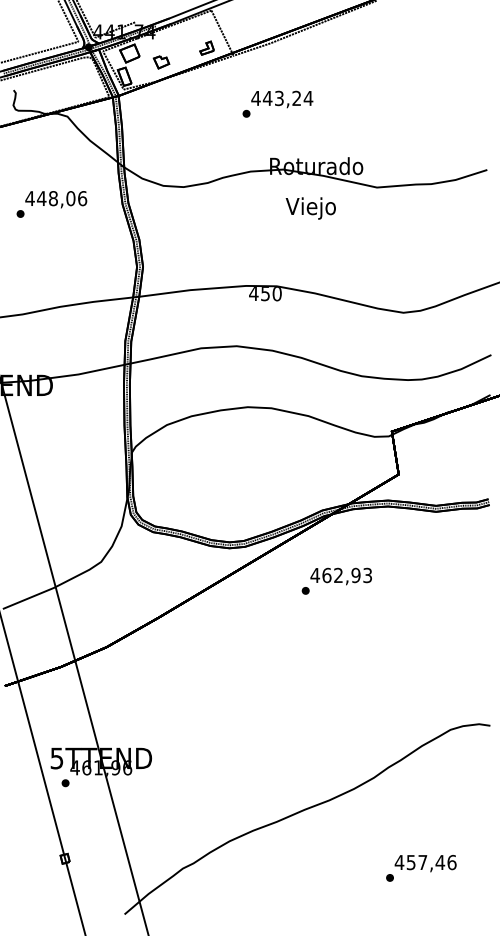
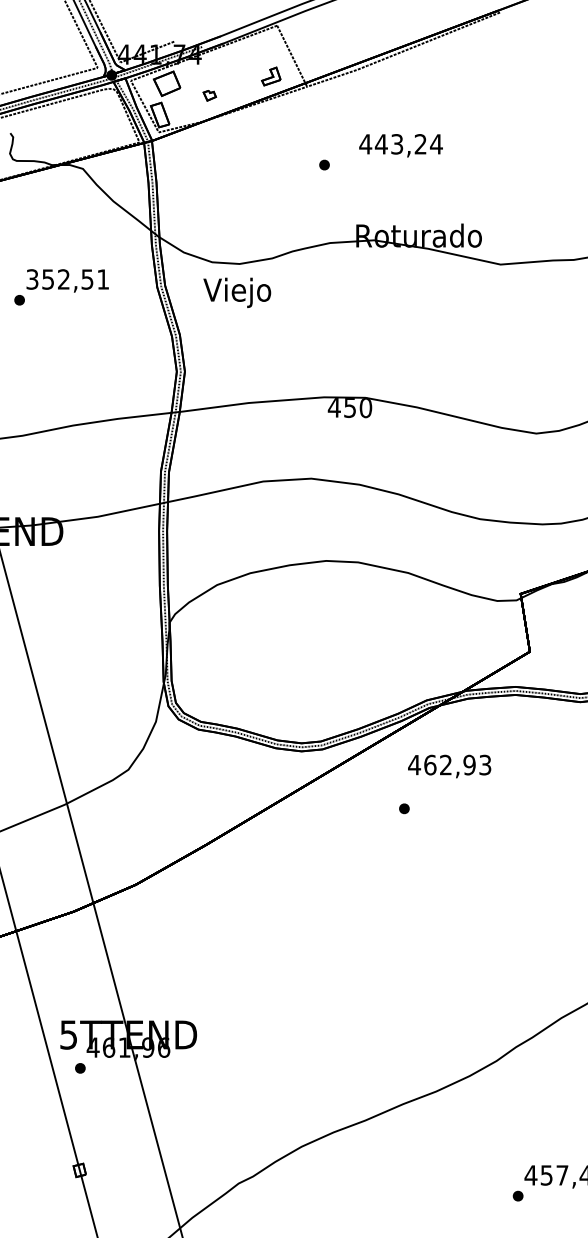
part: (161, 62) -> (209, 95), size x0.6
text: (282, 99) -> (401, 145), moved
text: (56, 198) -> (68, 279), 448,06 -> 352,51
text: (310, 208) -> (236, 292), moved
text: (340, 576) -> (448, 766), moved

